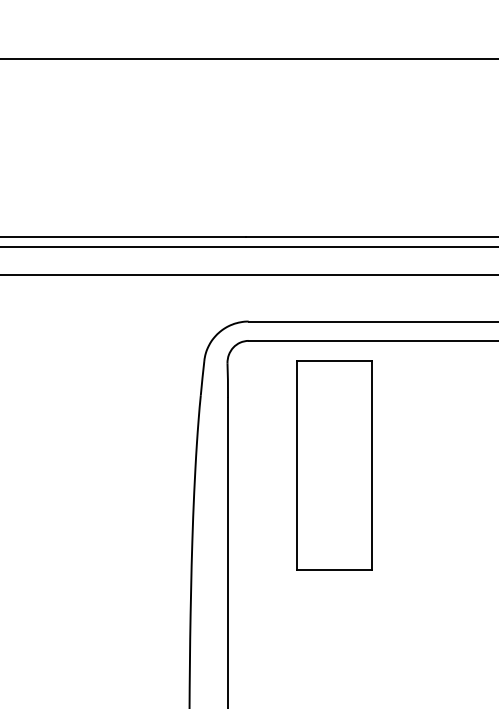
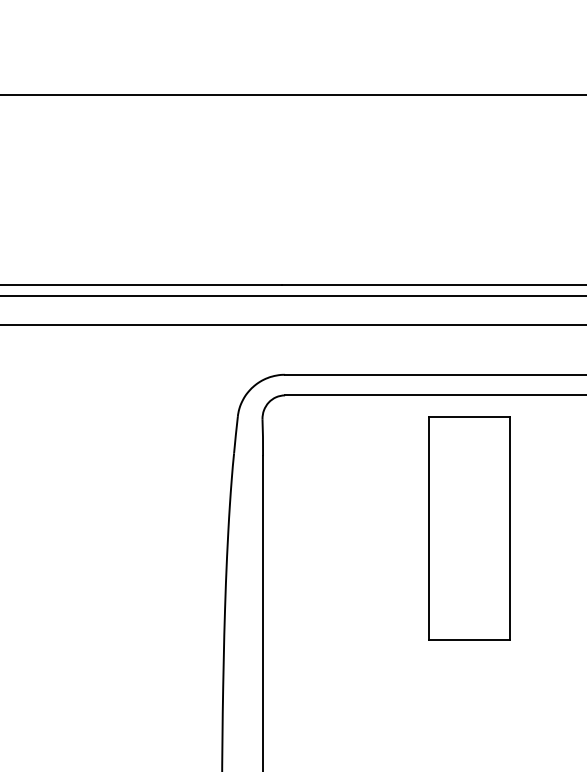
part: (334, 465) -> (469, 528), moved

